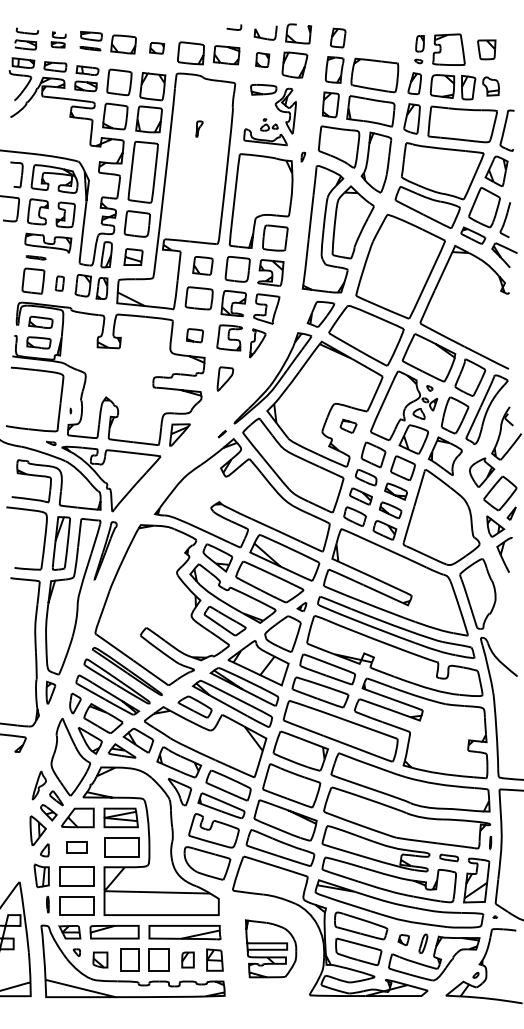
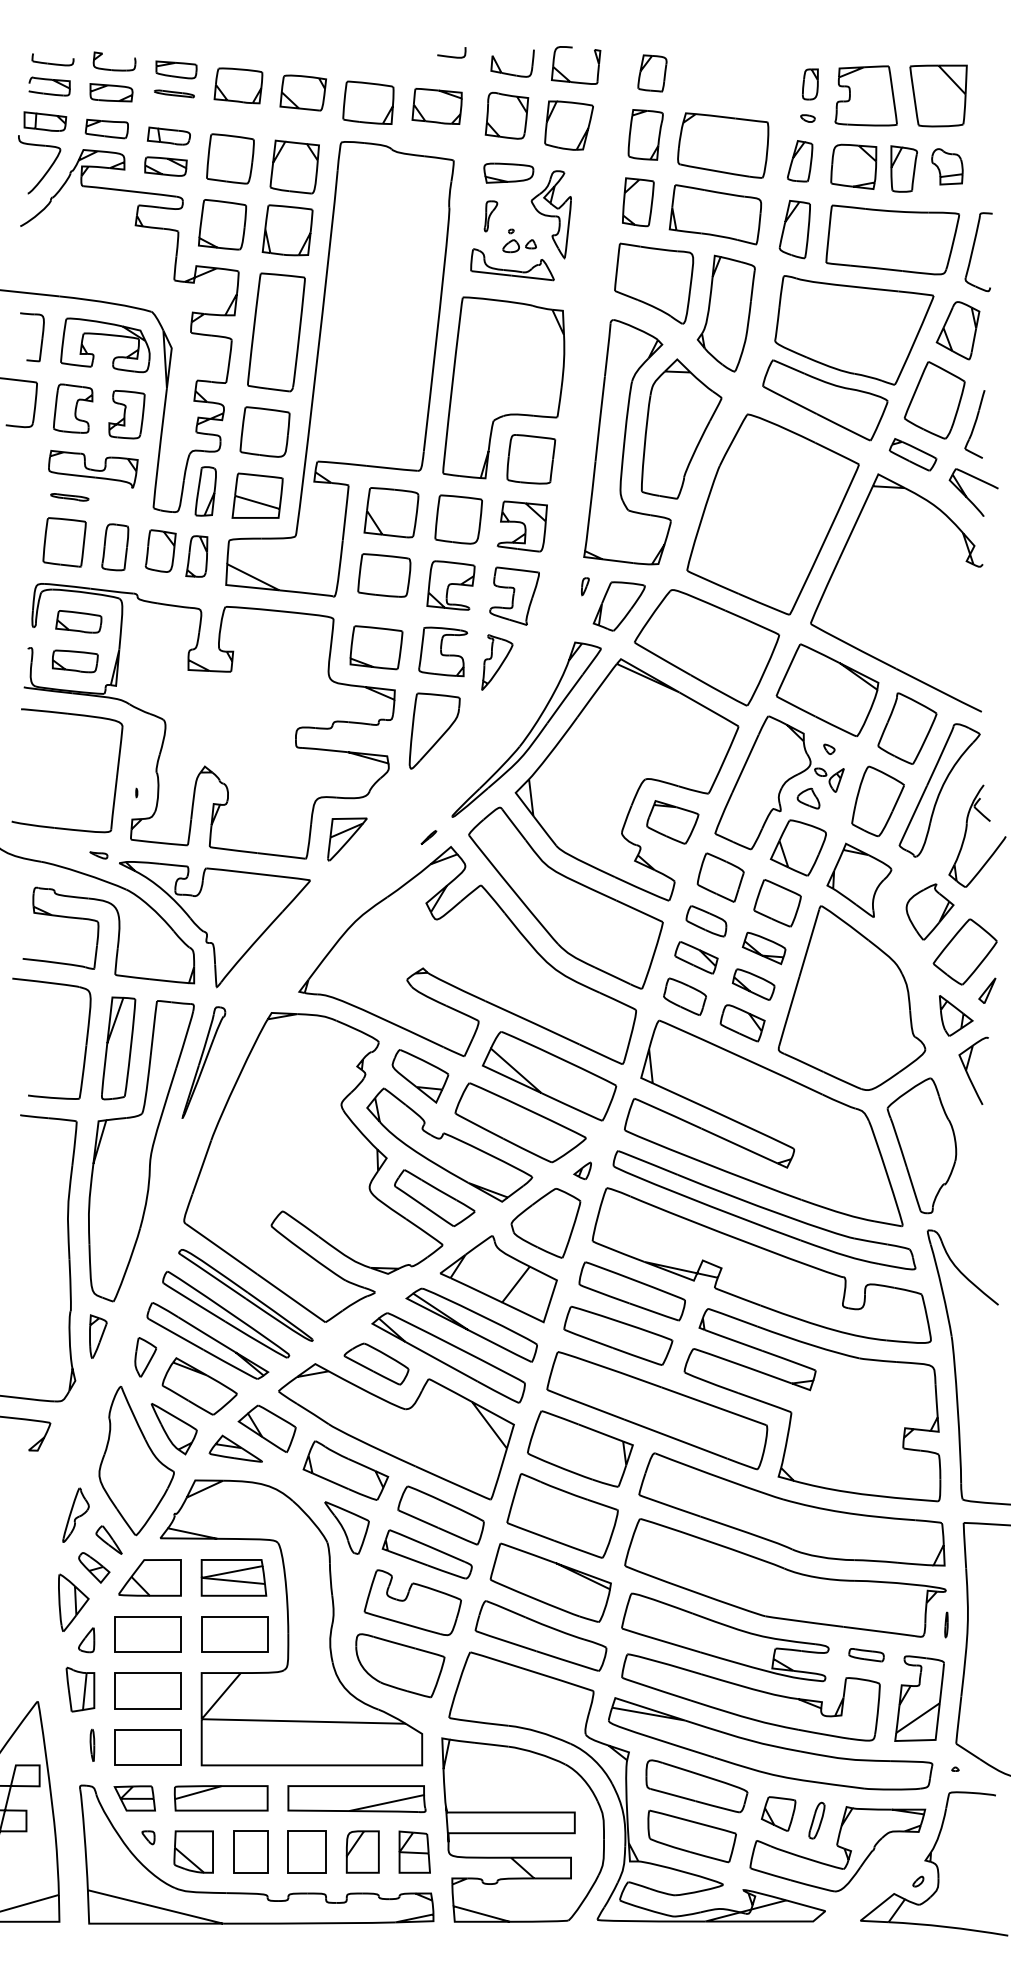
part: (58, 39) -> (112, 76), size x1.67
part: (156, 48) -> (301, 93), size x1.67
part: (486, 49) -> (938, 95), size x1.67
part: (262, 59) -> (506, 114), size x1.67
part: (199, 128) -> (491, 215), moved
part: (302, 156) -> (583, 585), moved
part: (133, 256) -> (257, 494), size x1.43
part: (202, 265) -> (390, 512), size x1.43
part: (59, 283) -> (114, 546), size x1.67
part: (194, 335) -> (375, 647), size x1.67
part: (225, 378) -> (435, 730), size x1.67
part: (348, 426) -> (672, 822), size x1.67
part: (76, 847) -> (147, 1634), size x1.67
part: (403, 939) -> (778, 1812), size x1.67
part: (270, 948) -> (521, 1829), size x1.67
part: (100, 959) -> (193, 1850), size x1.43
part: (187, 959) -> (361, 1850), size x1.43

